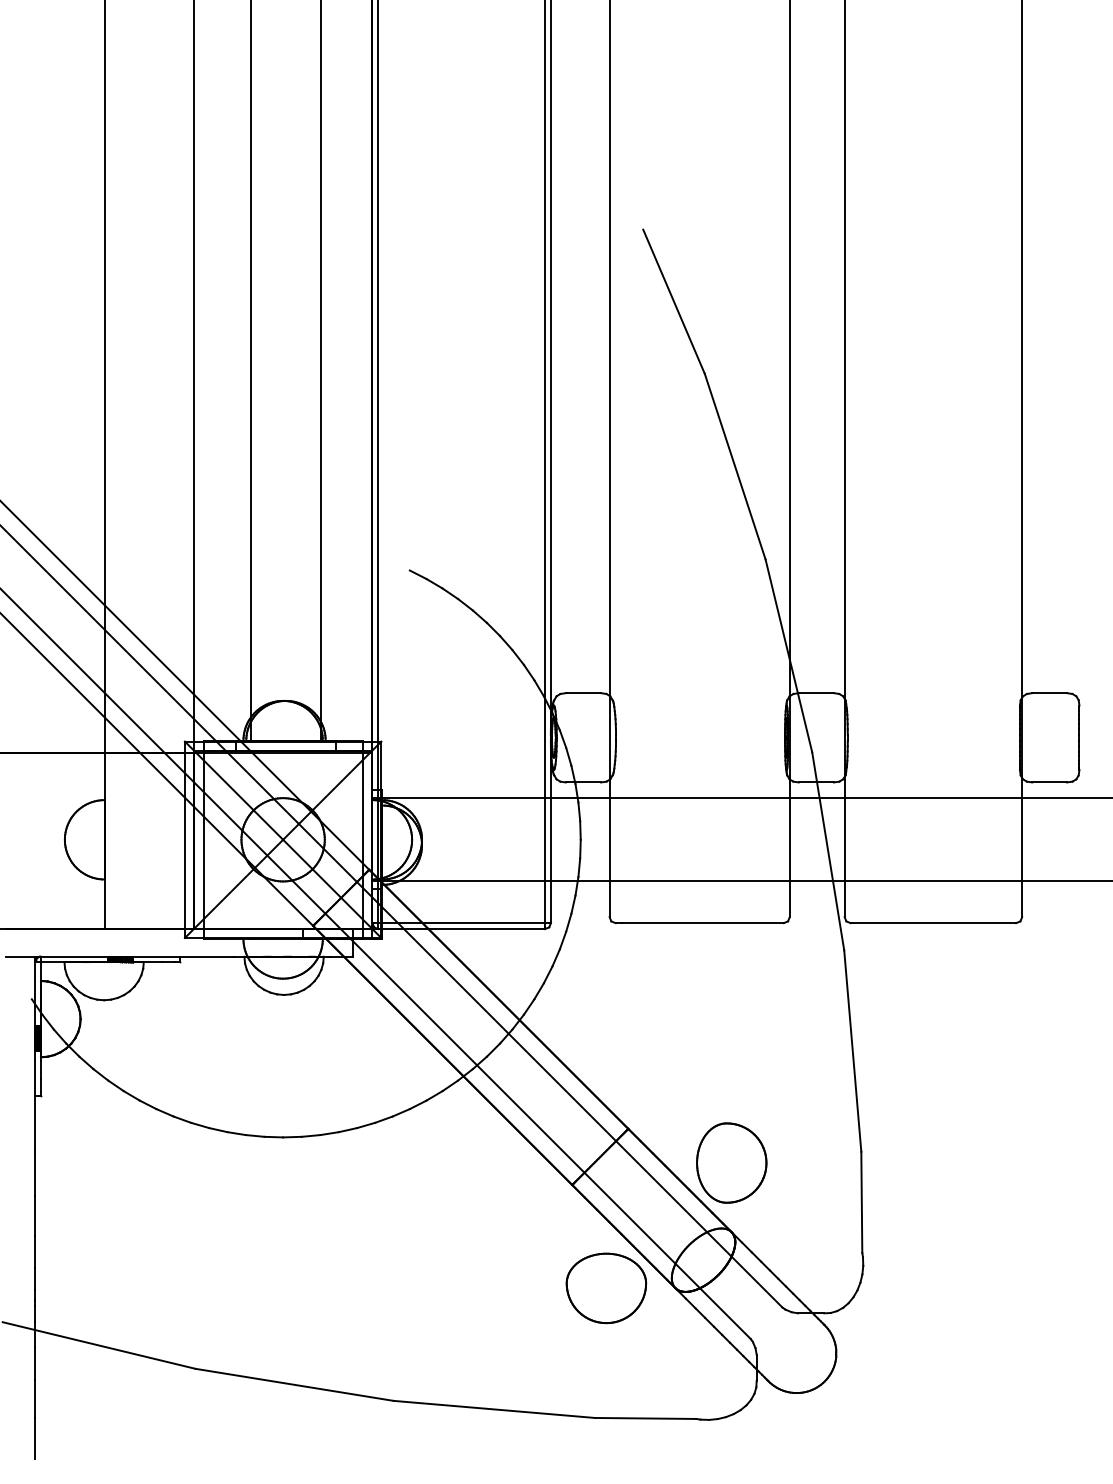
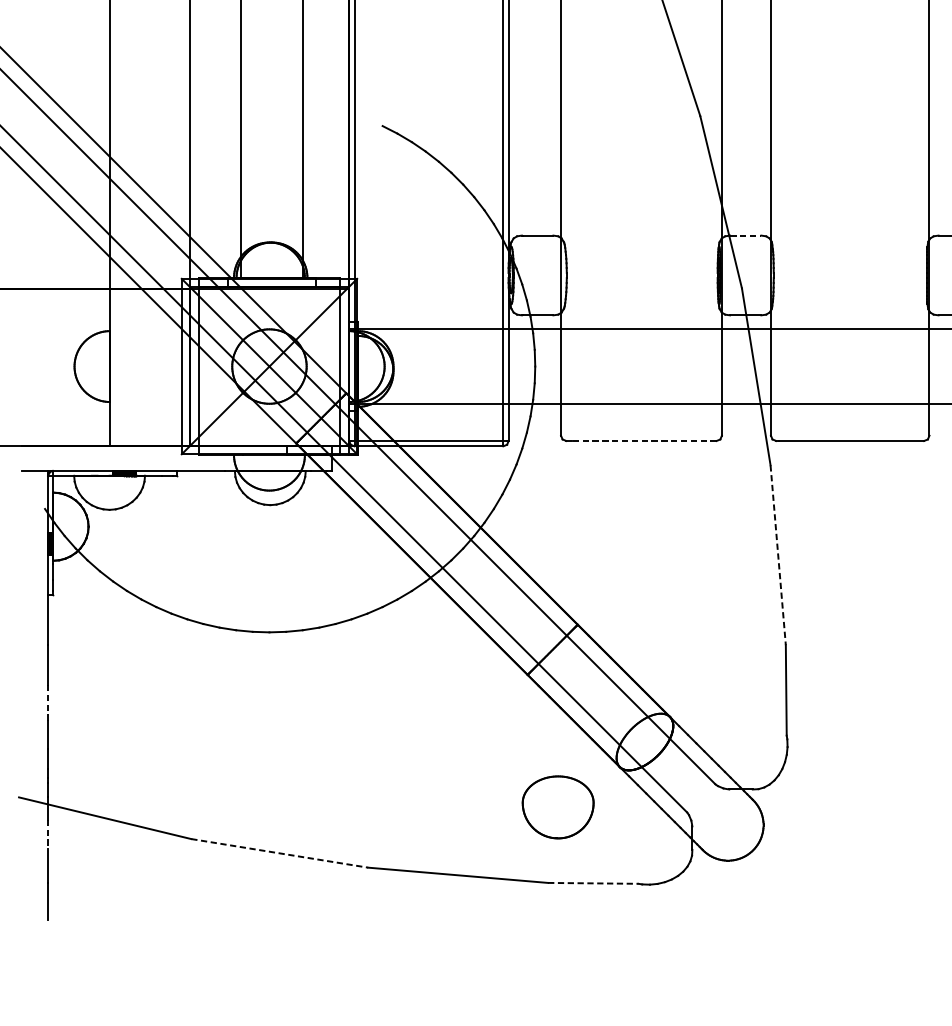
line: (817, 693) -> (746, 235), solid -> dashed
line: (702, 923) -> (643, 441), solid -> dashed
line: (852, 1051) -> (777, 555), solid -> dashed
part: (731, 1162) -> (669, 654), removed
line: (35, 1216) -> (48, 702), solid -> dashed
part: (606, 1288) -> (558, 807), moved
line: (35, 1364) -> (48, 835), solid -> dashed
line: (295, 1384) -> (280, 853), solid -> dashed
line: (645, 1418) -> (593, 883), solid -> dashed

